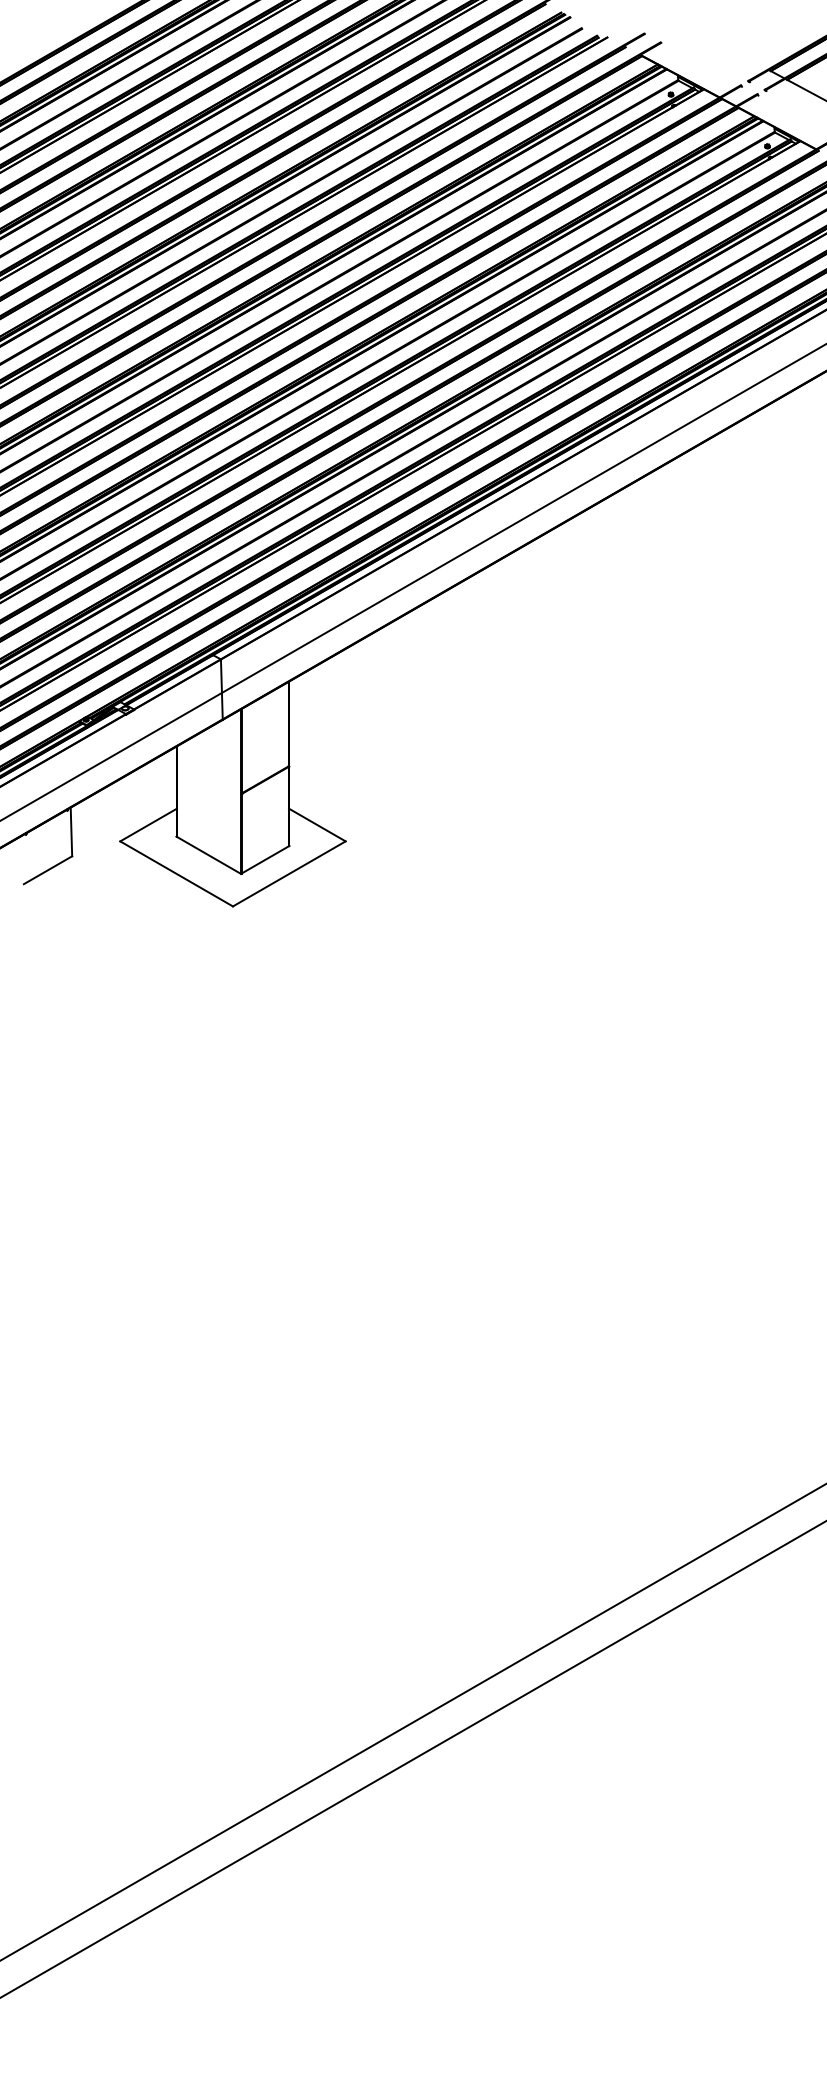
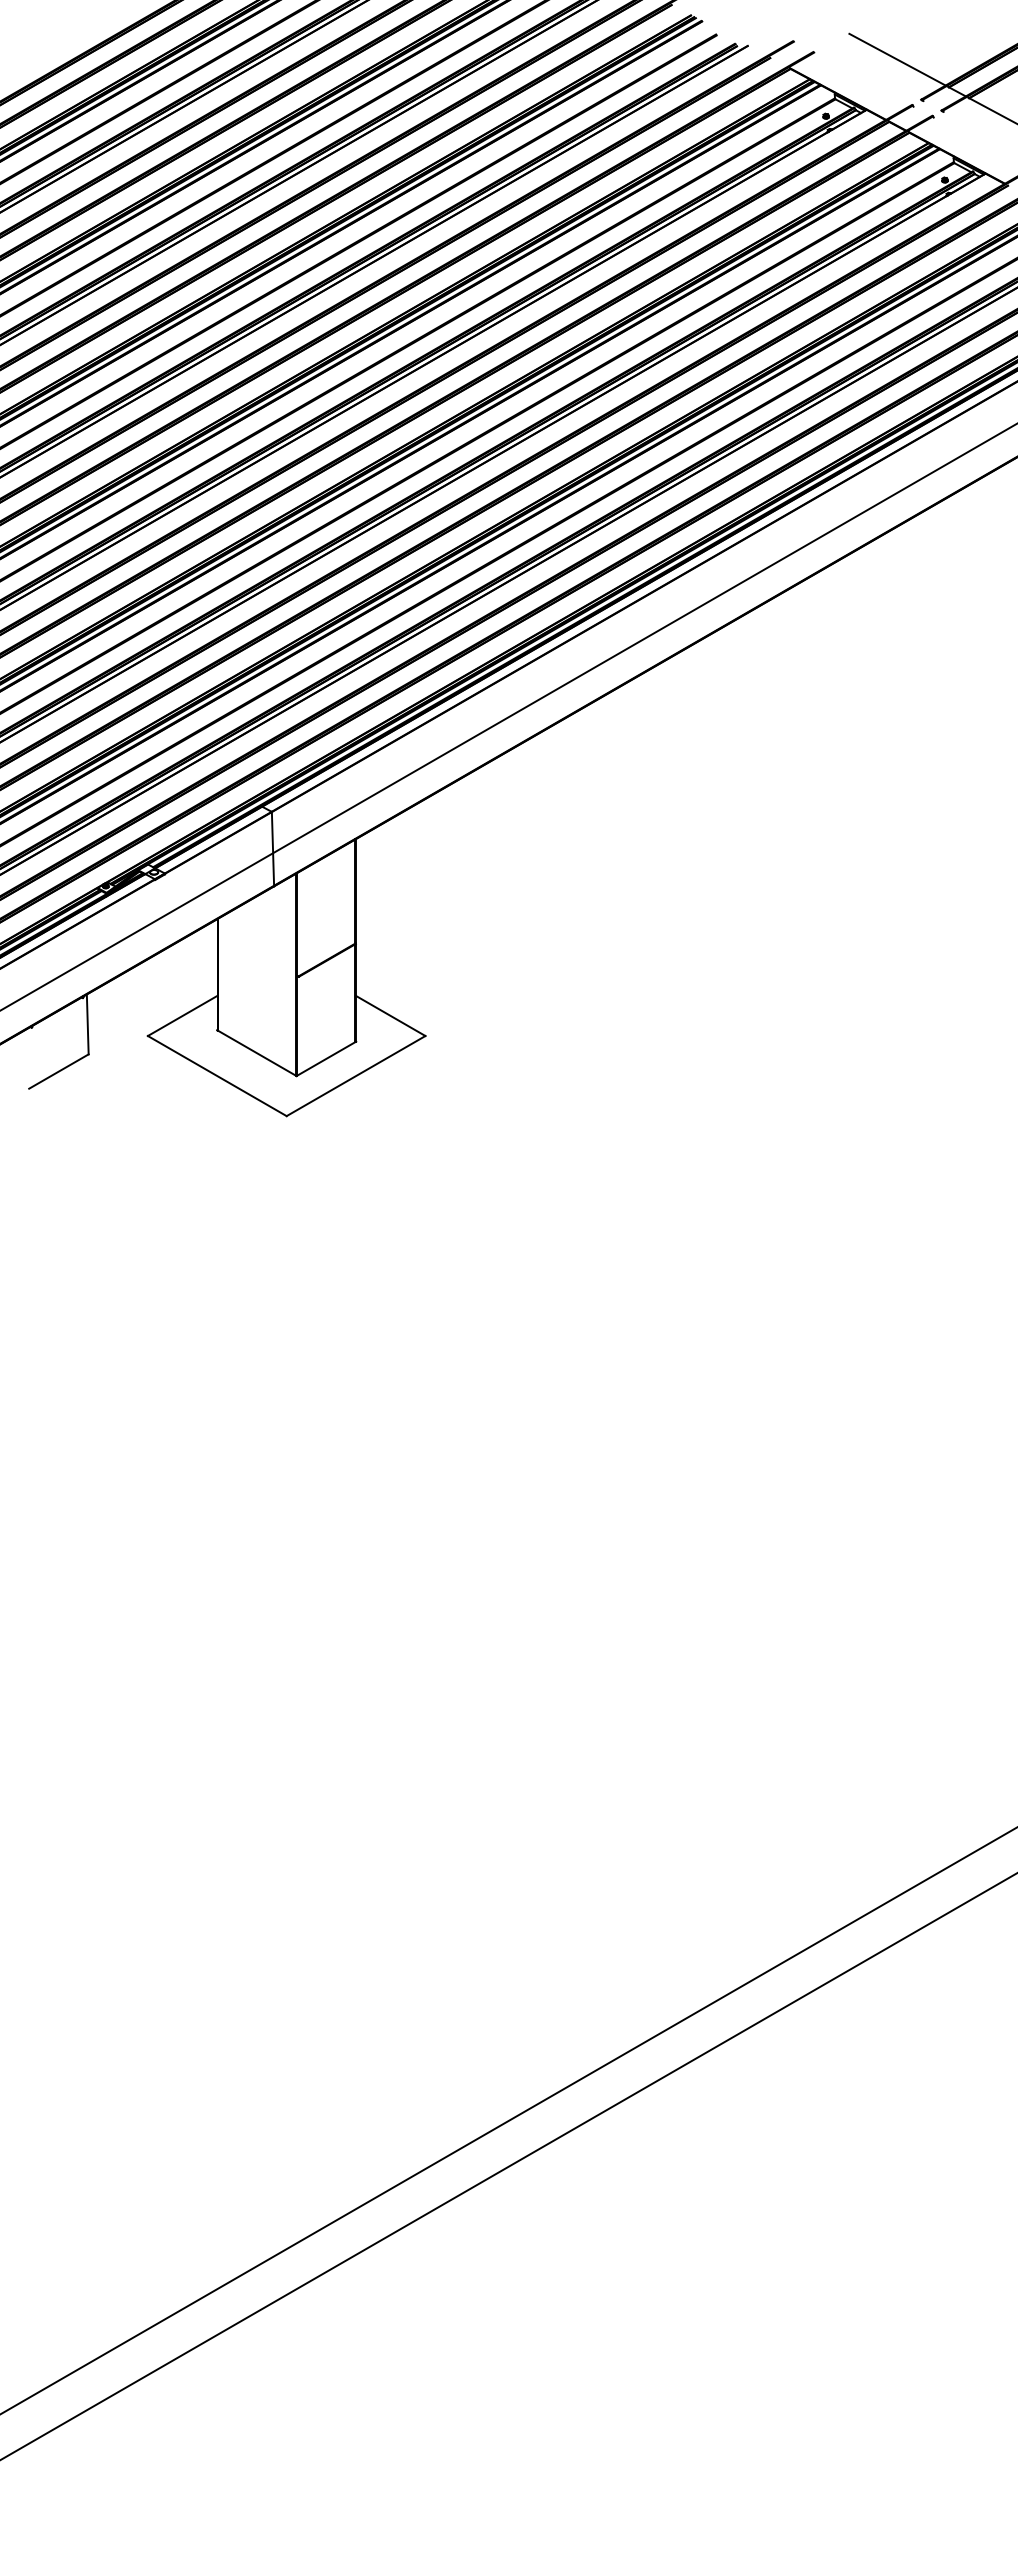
line: (728, 48) -> (897, 59), added

